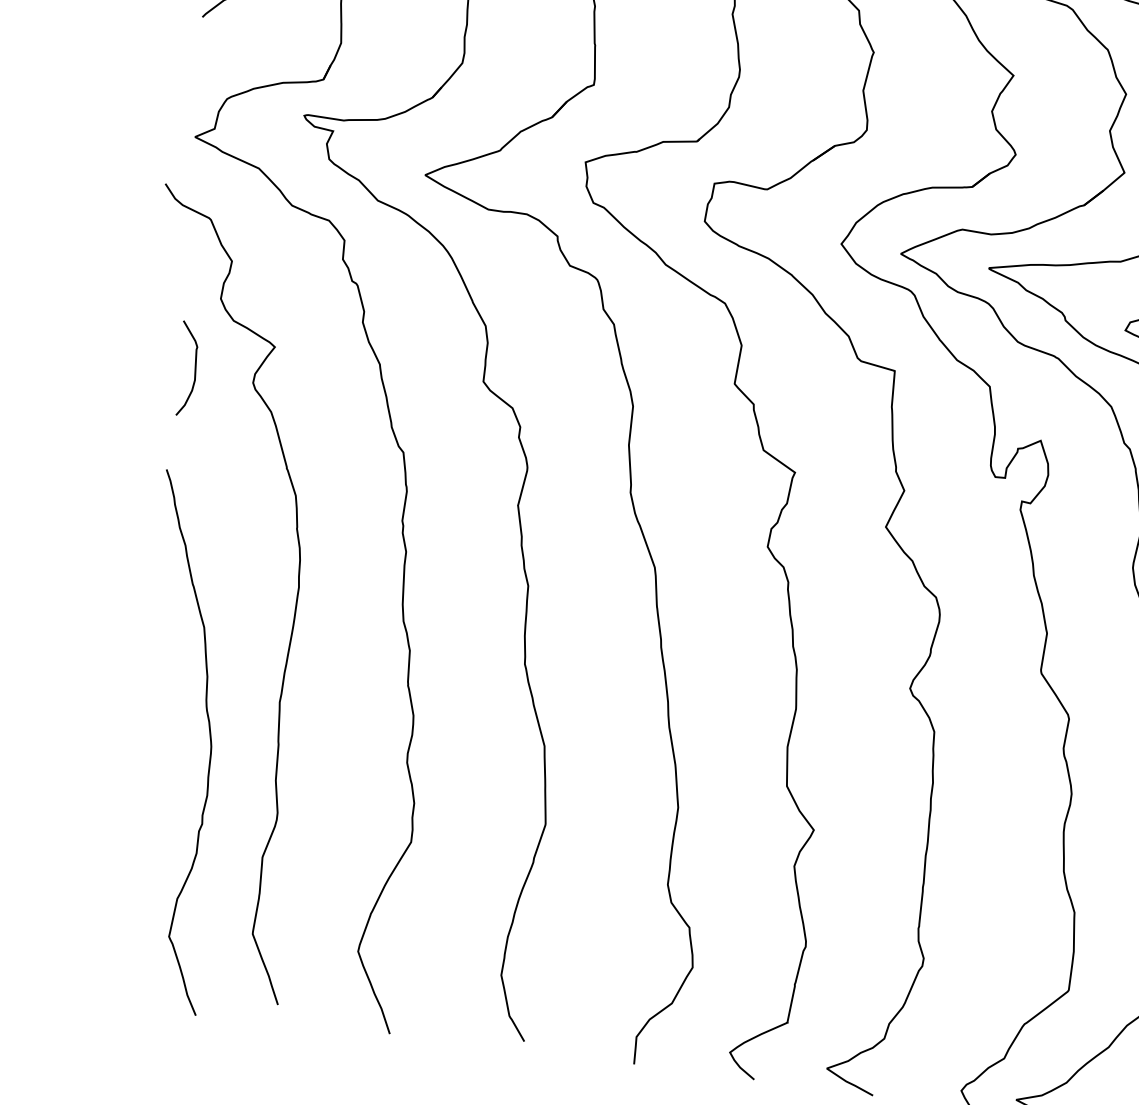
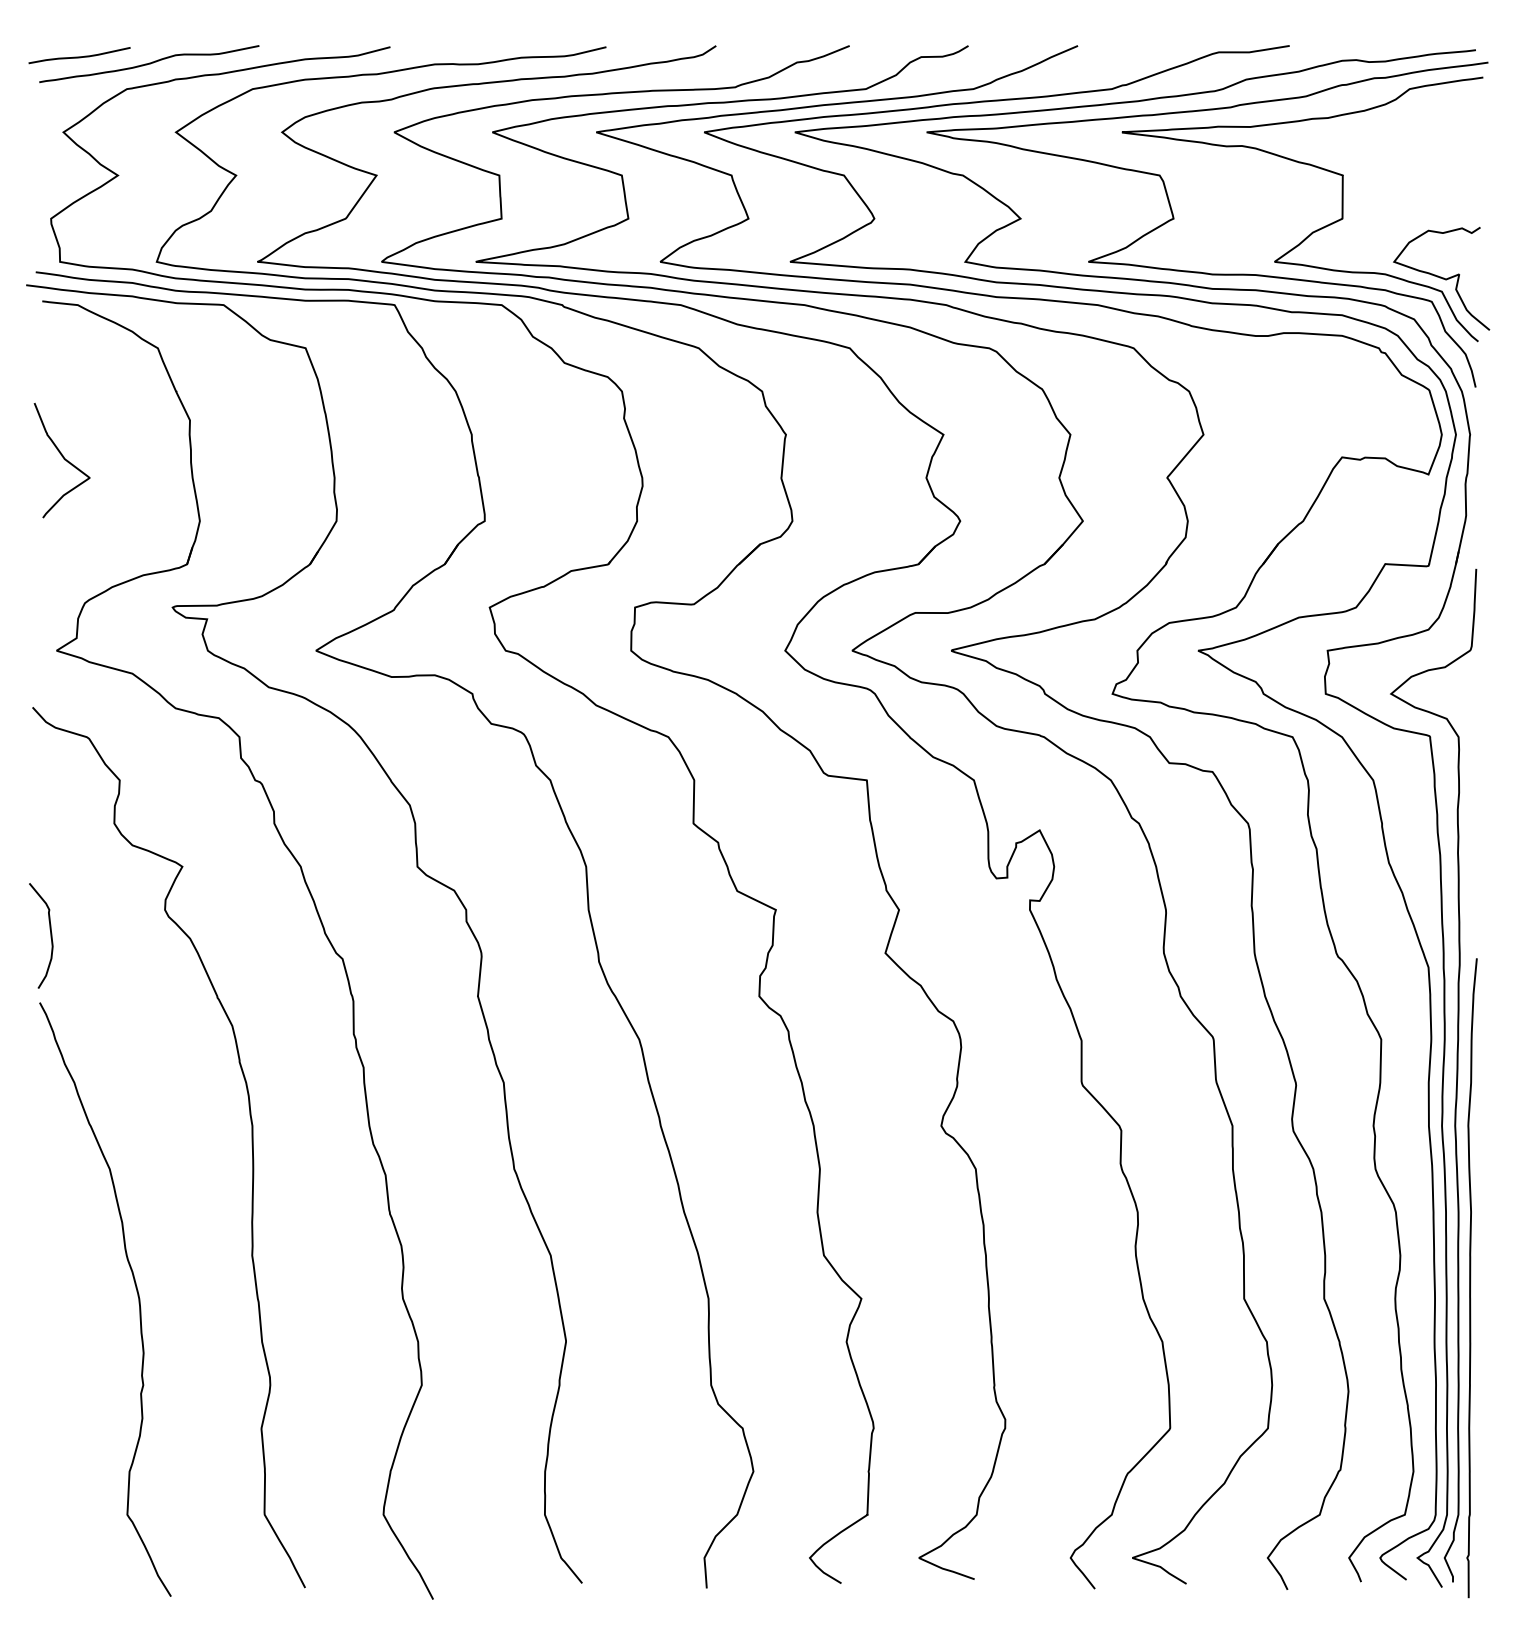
curve: (194, 370) -> (50, 935), moved
curve: (209, 740) -> (136, 1292), moved

